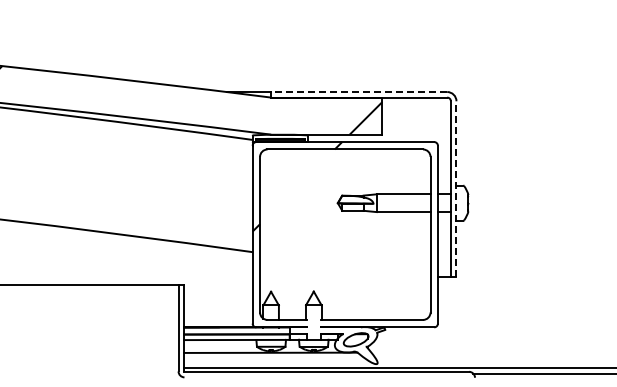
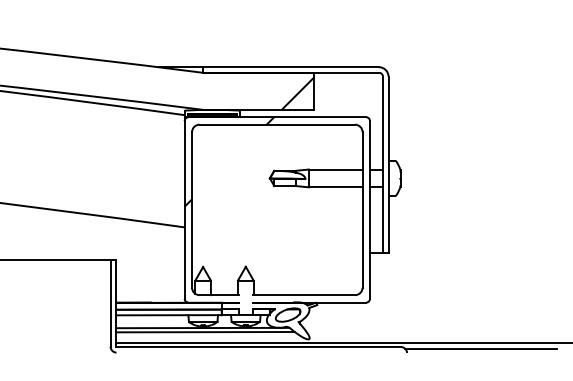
line: (358, 92) -> (290, 67), dashed -> solid
line: (456, 188) -> (388, 163), dashed -> solid
line: (273, 356) -> (205, 331), added

